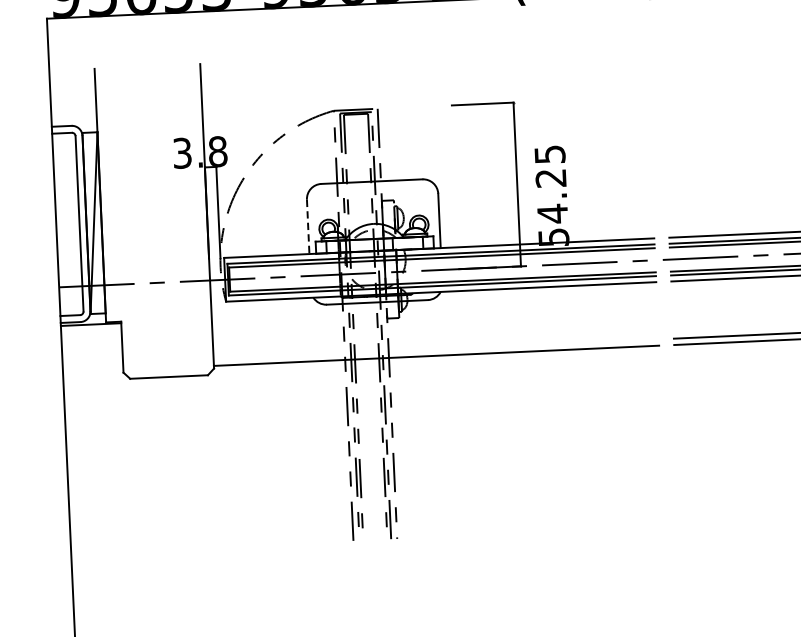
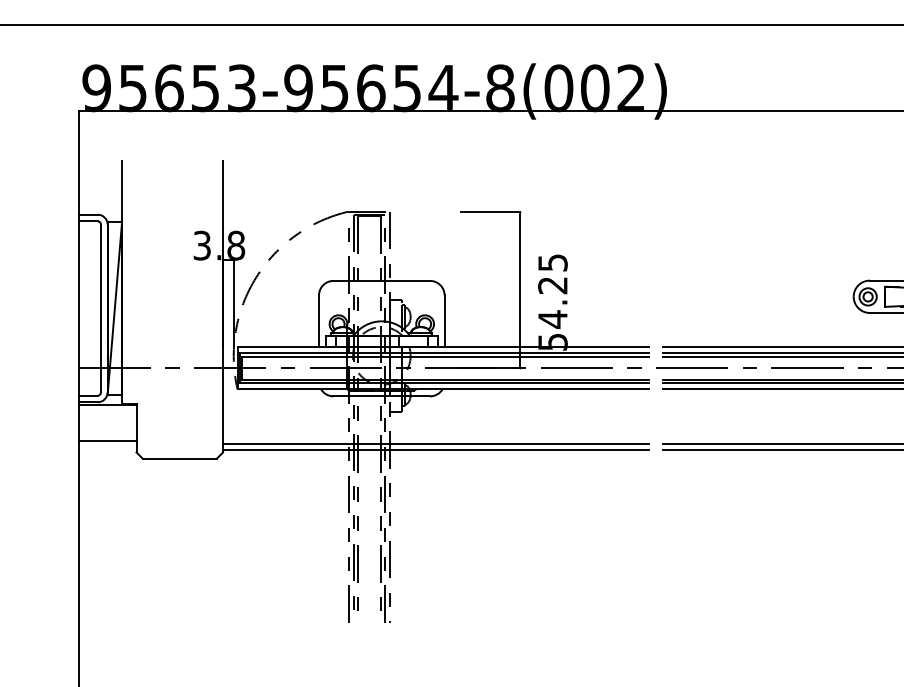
line: (308, 227) -> (319, 321), dashed -> solid
line: (435, 349) -> (435, 443), added
line: (92, 362) -> (107, 441), added

